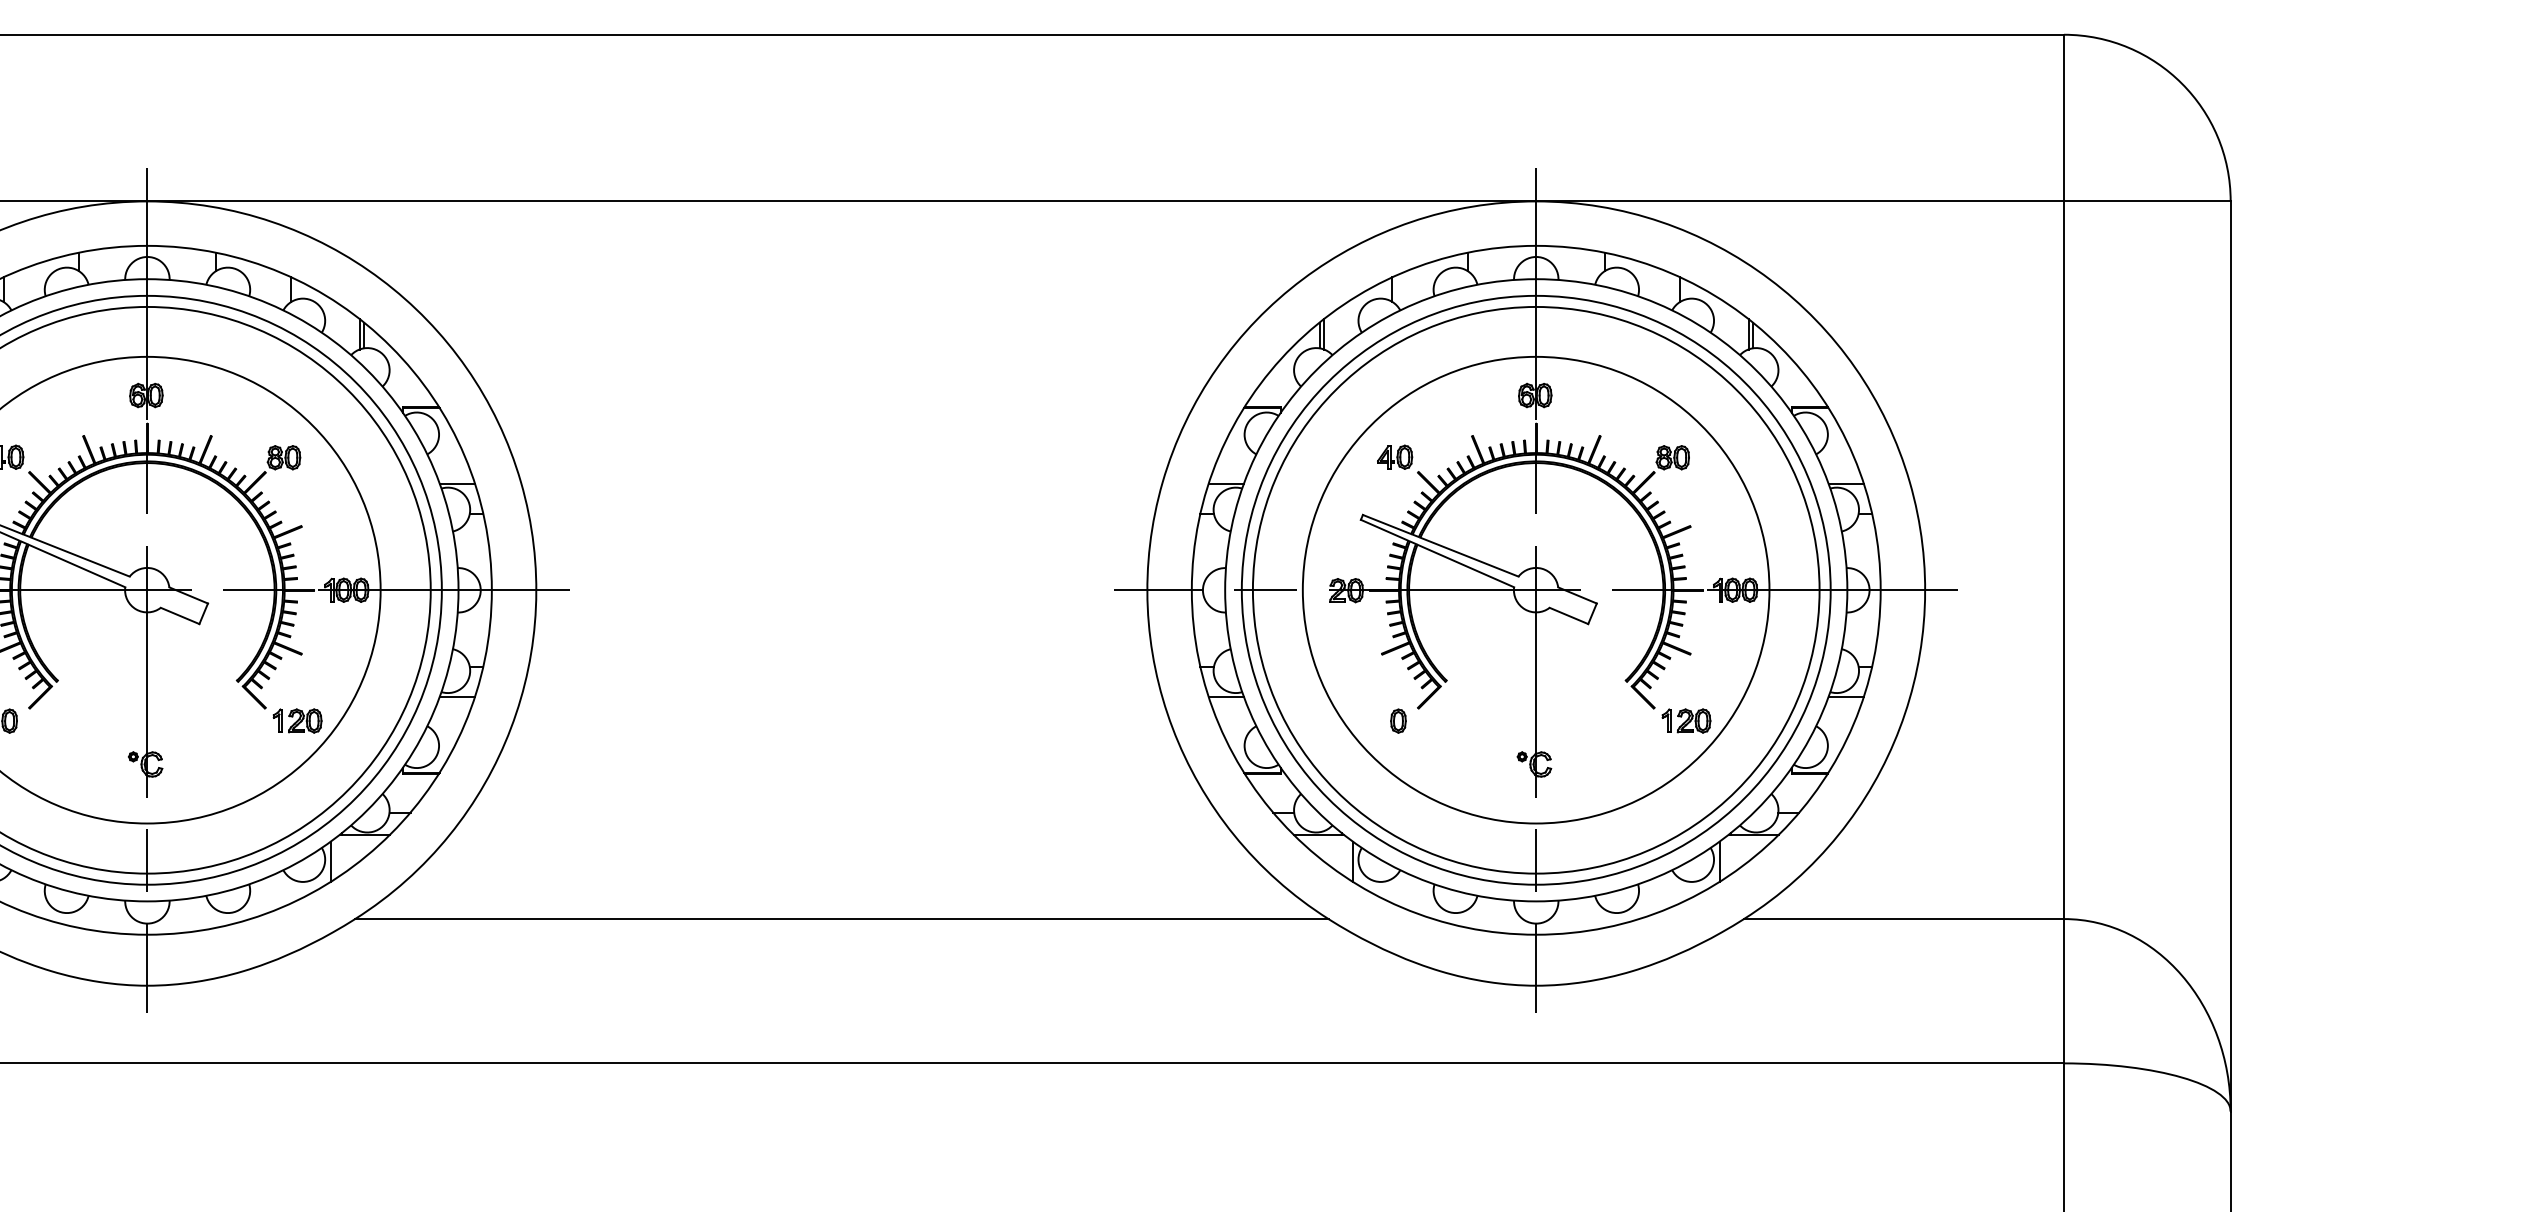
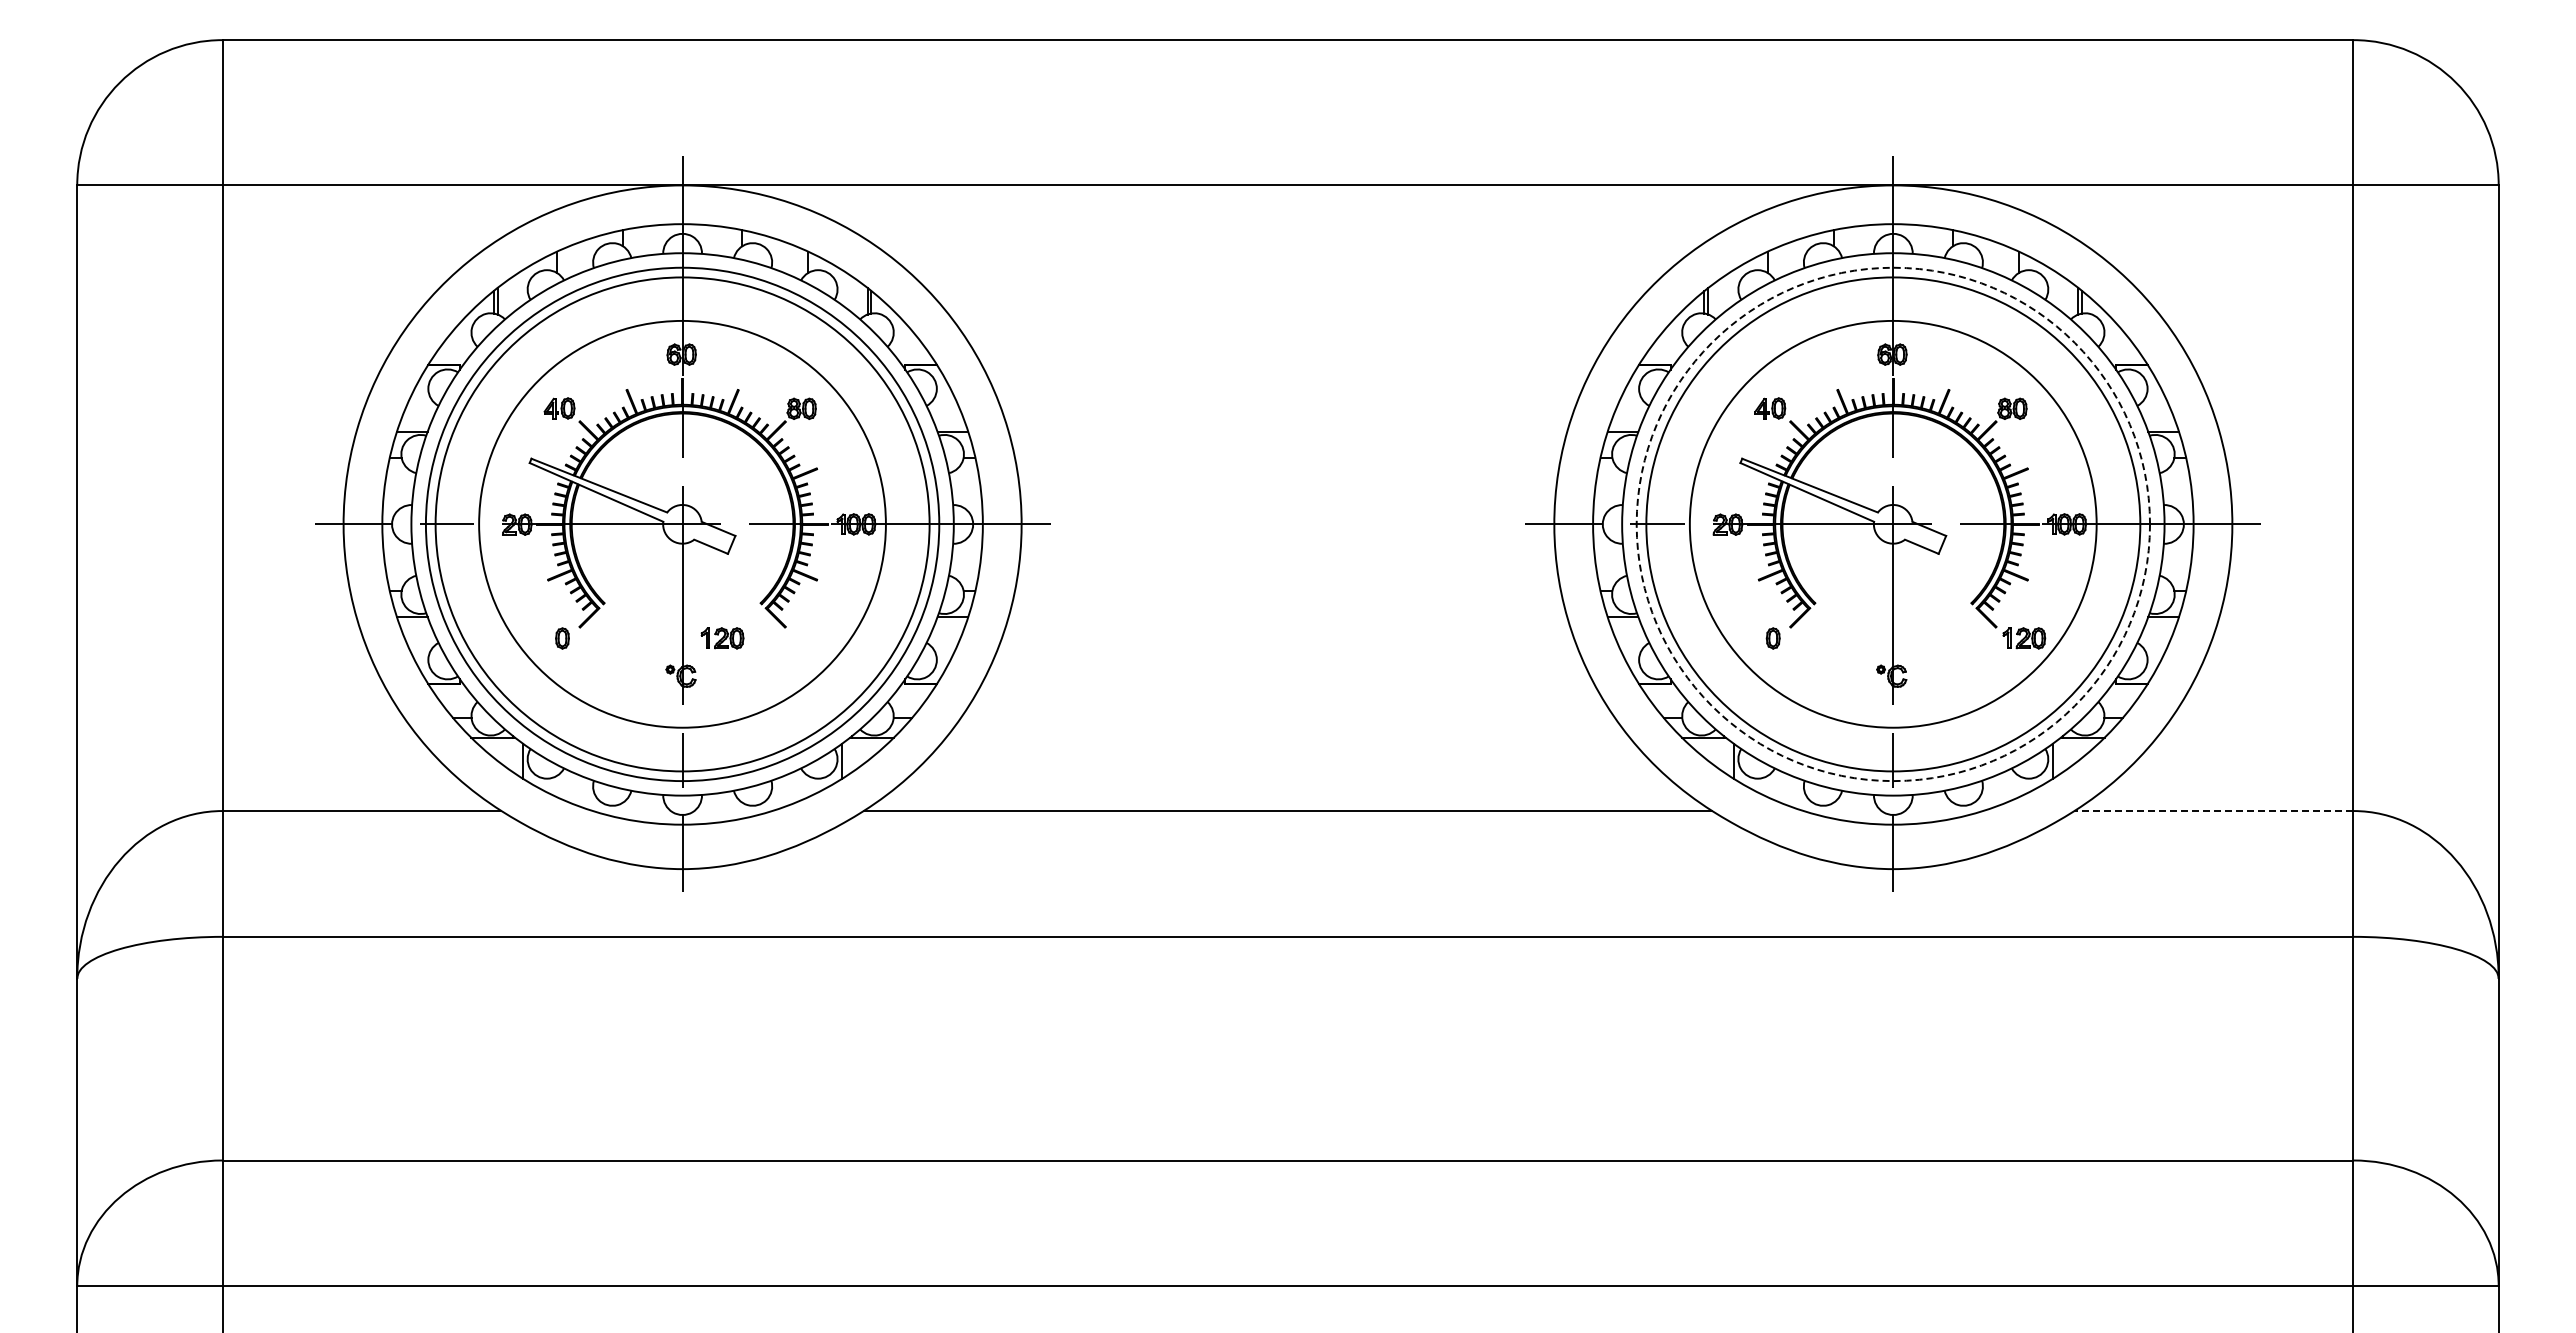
circle: (1536, 590) -> (1893, 524), solid -> dashed
part: (297, 721) -> (722, 638), moved
line: (1903, 919) -> (2213, 811), solid -> dashed

